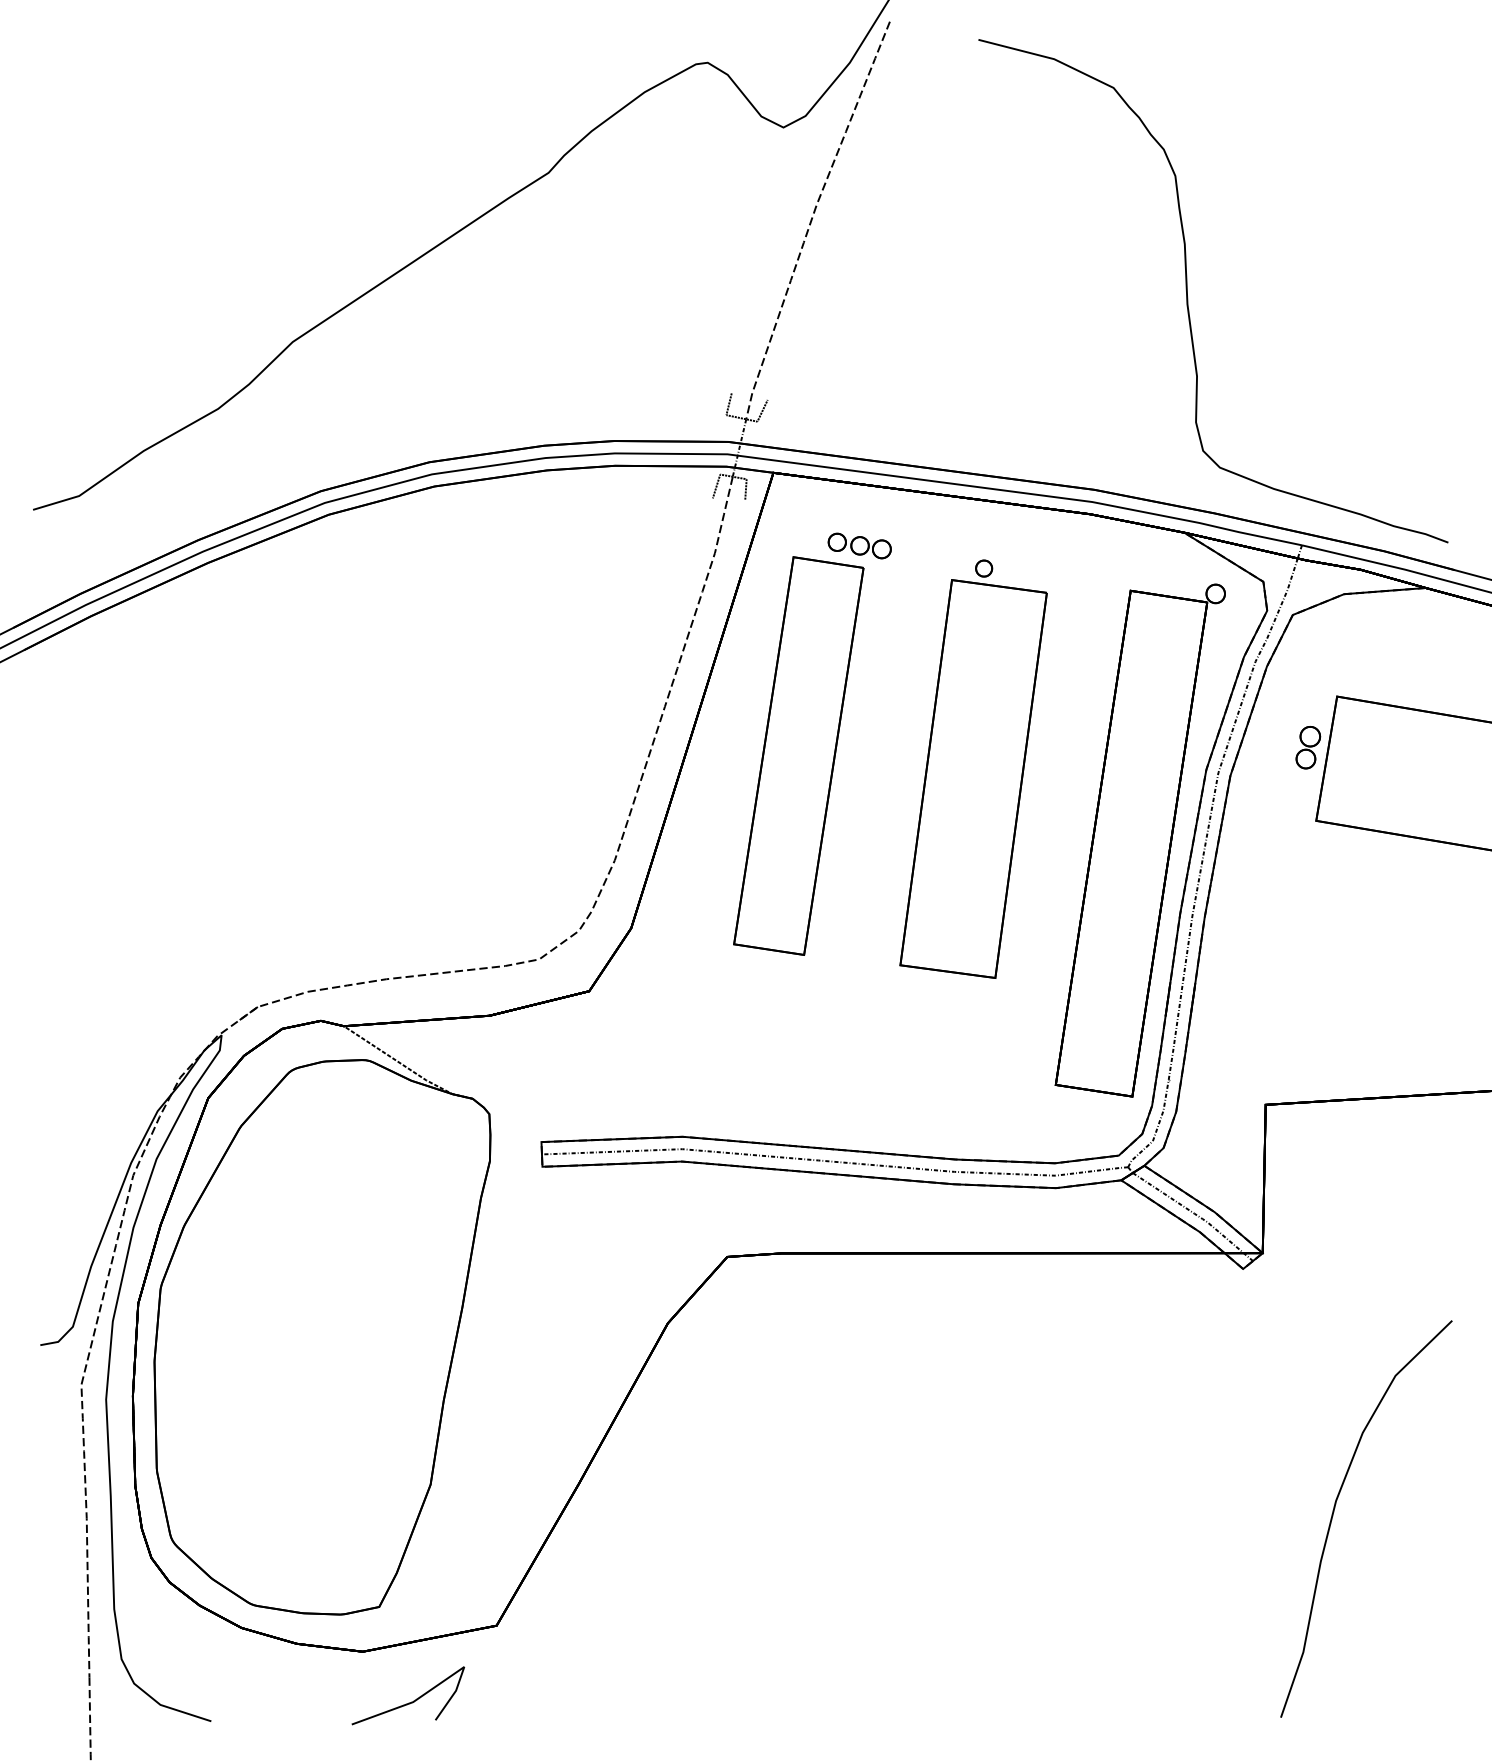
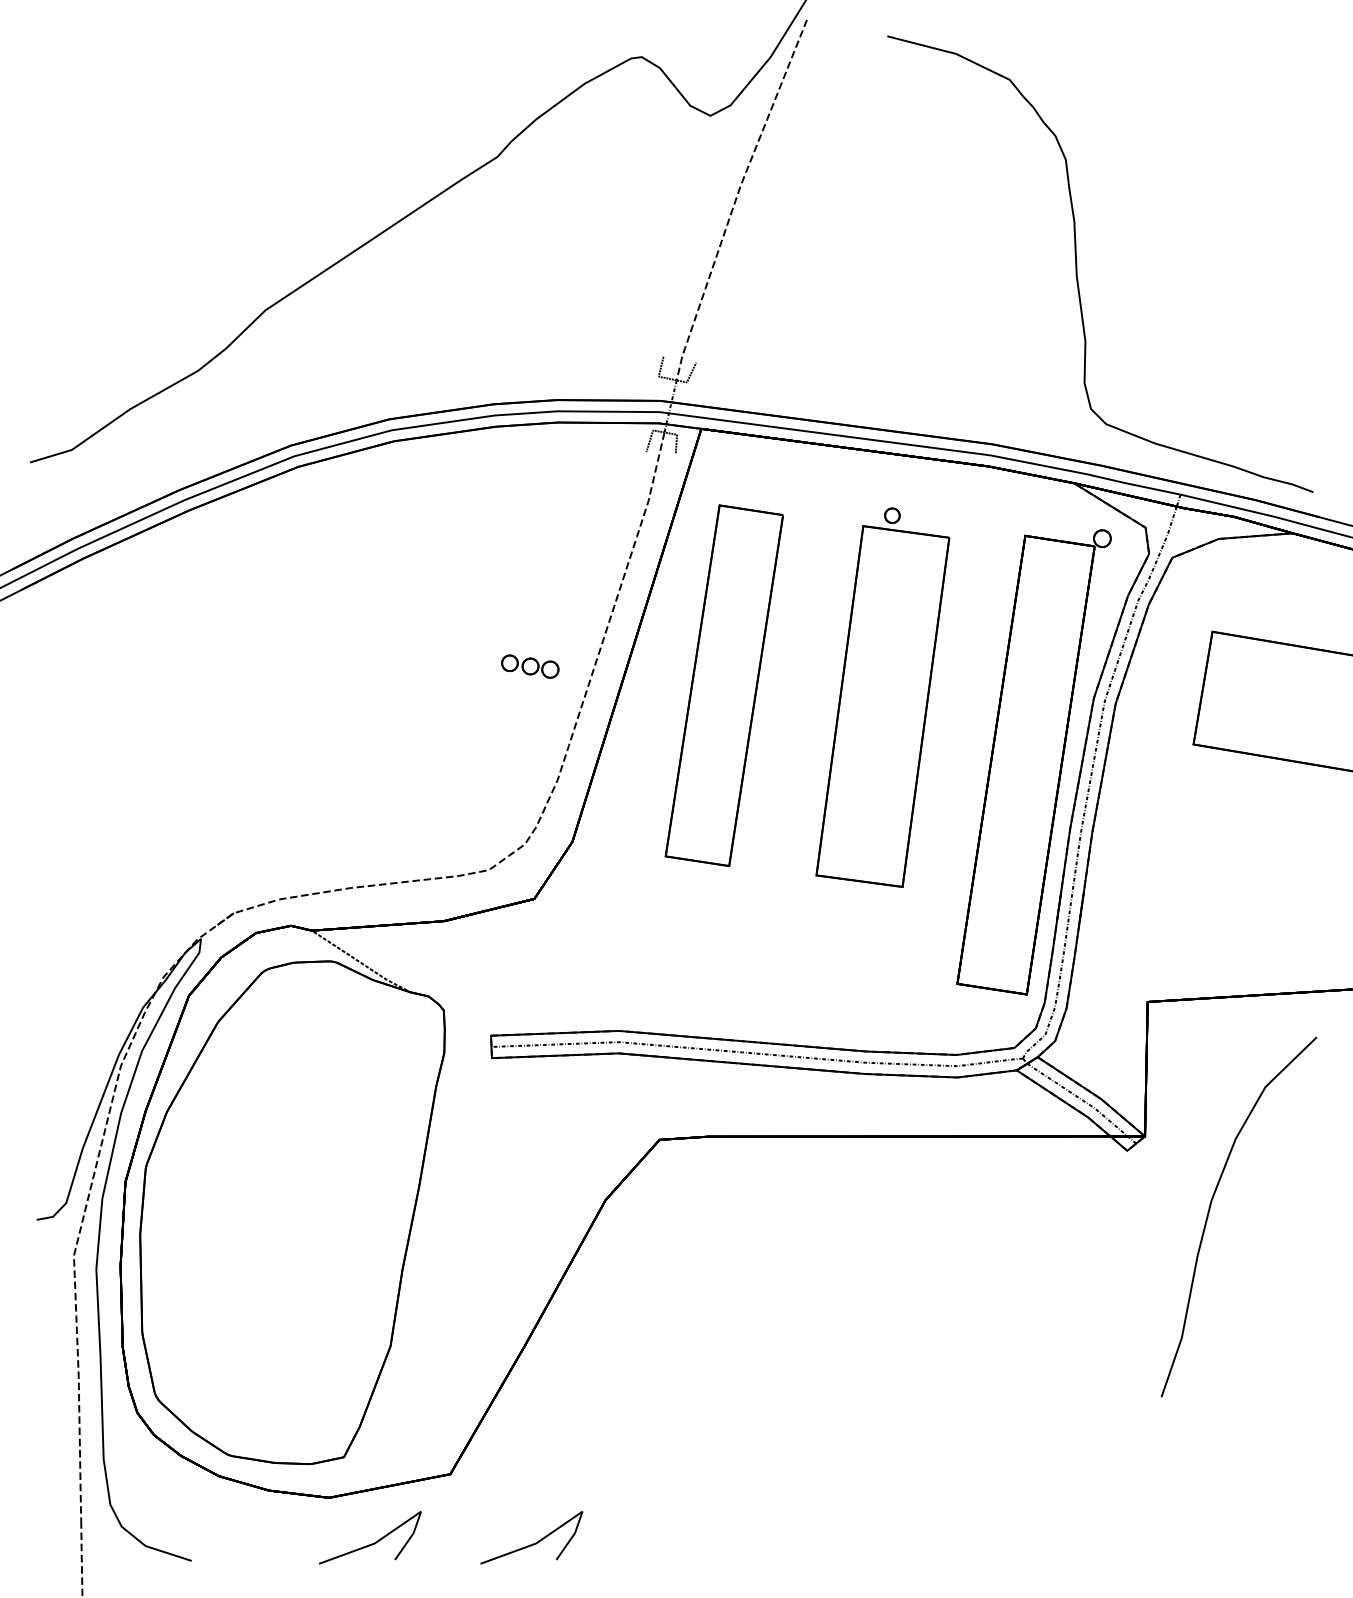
part: (859, 545) -> (530, 666), moved
part: (1308, 747) -> (1186, 677), removed
part: (1334, 1512) -> (1210, 1211), moved
line: (589, 1701) -> (534, 1542), added

